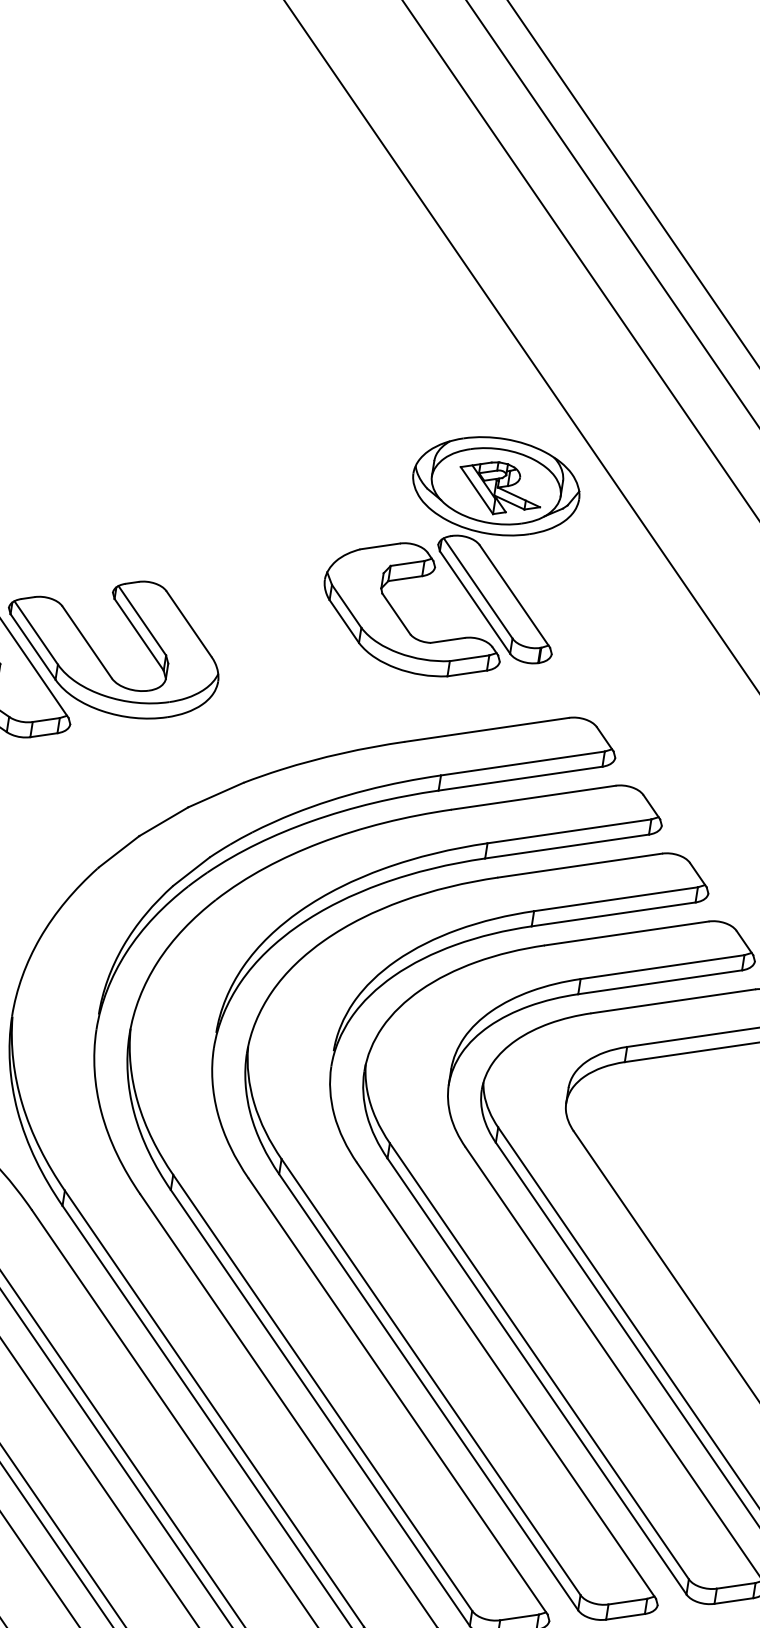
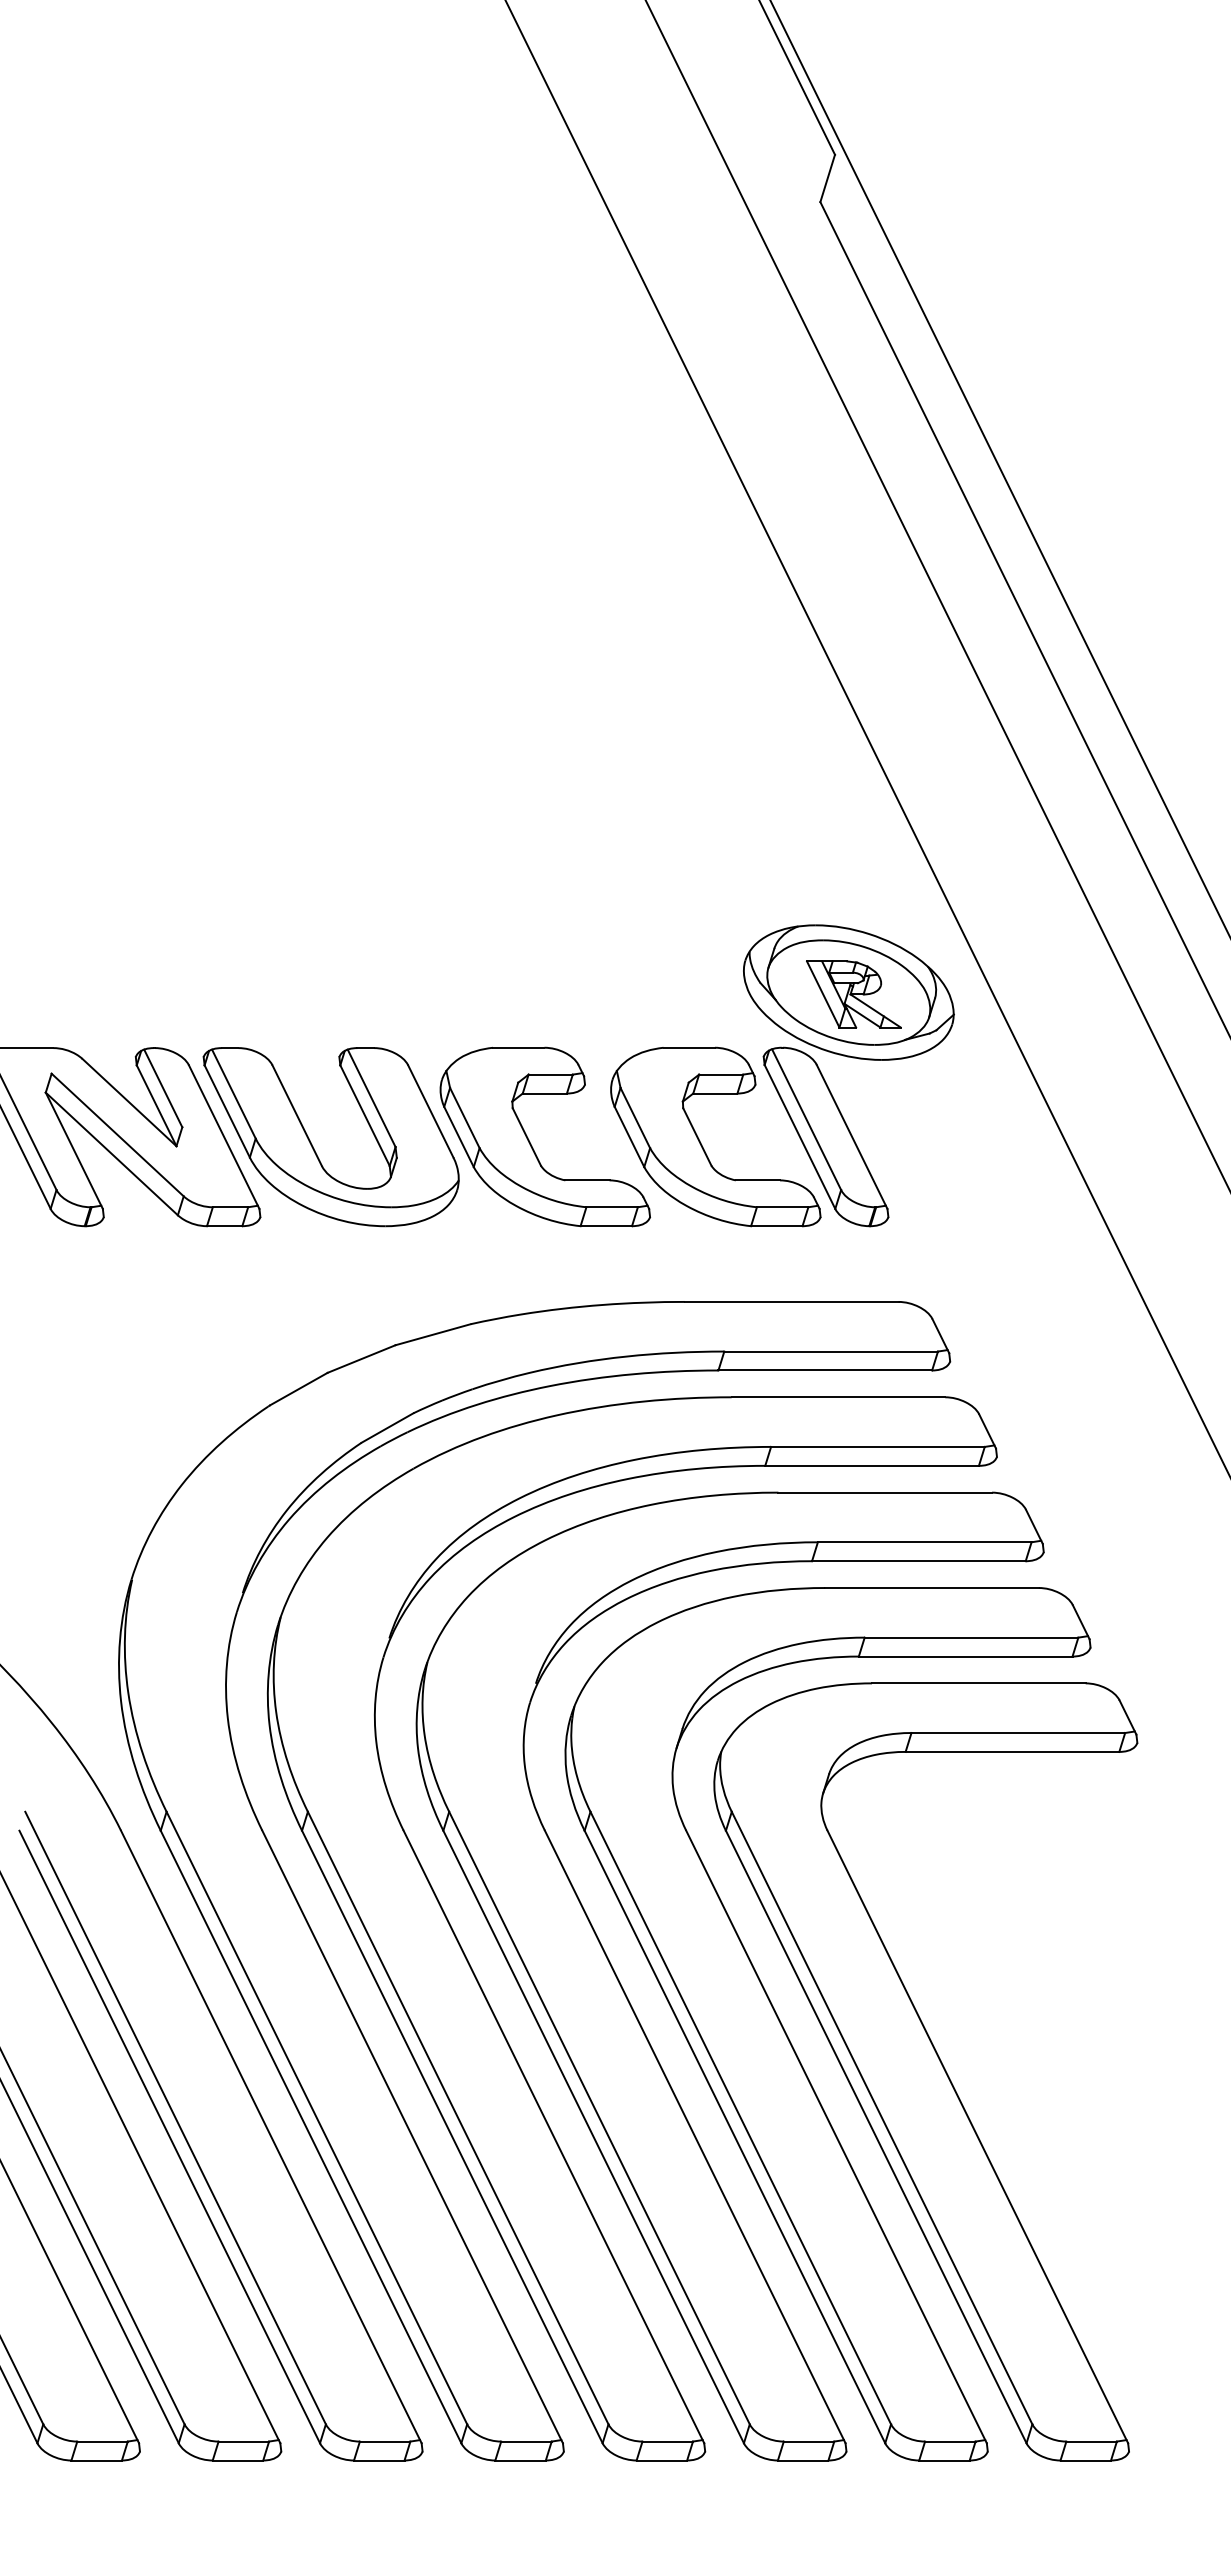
part: (269, 637) -> (531, 1143), added

